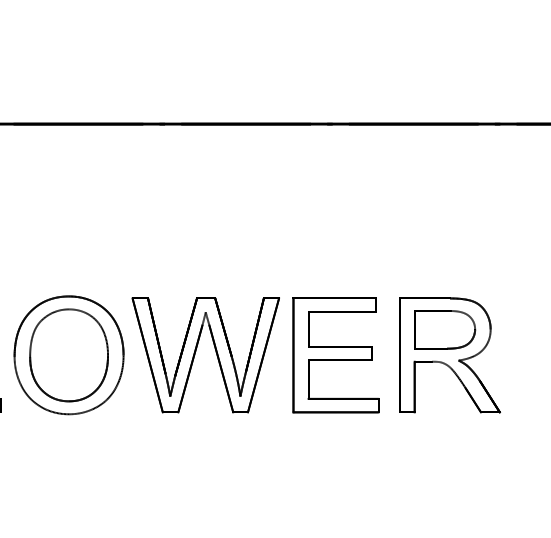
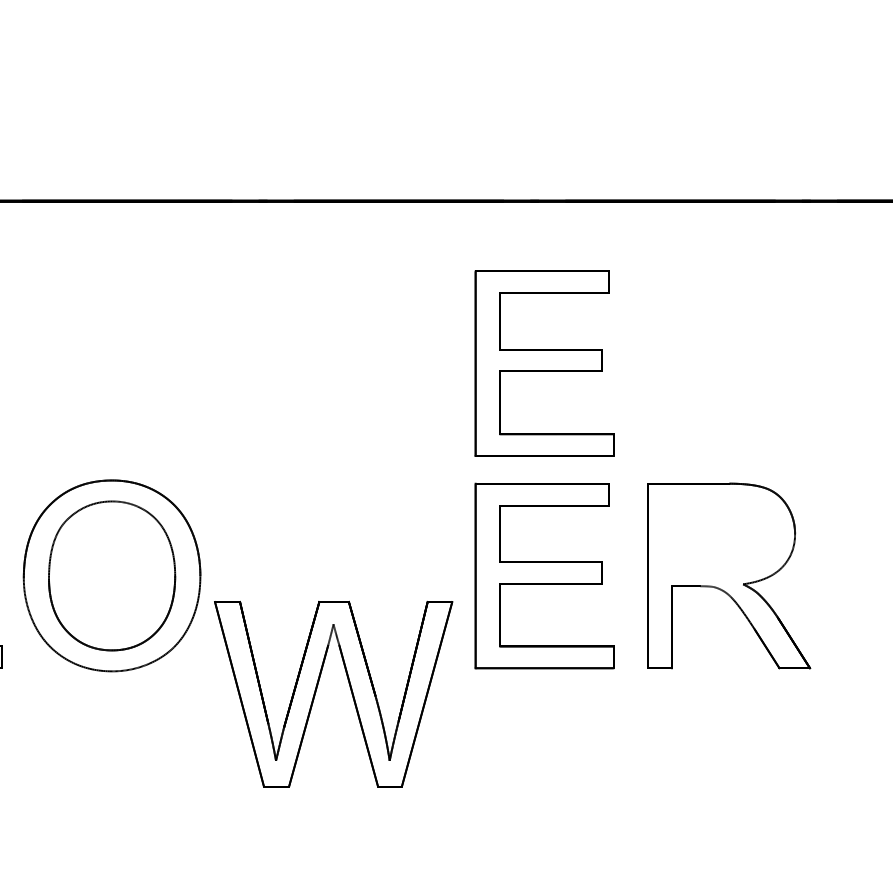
part: (335, 224) -> (543, 363), added
part: (445, 329) -> (721, 534), removed
part: (196, 351) -> (318, 687), moved

